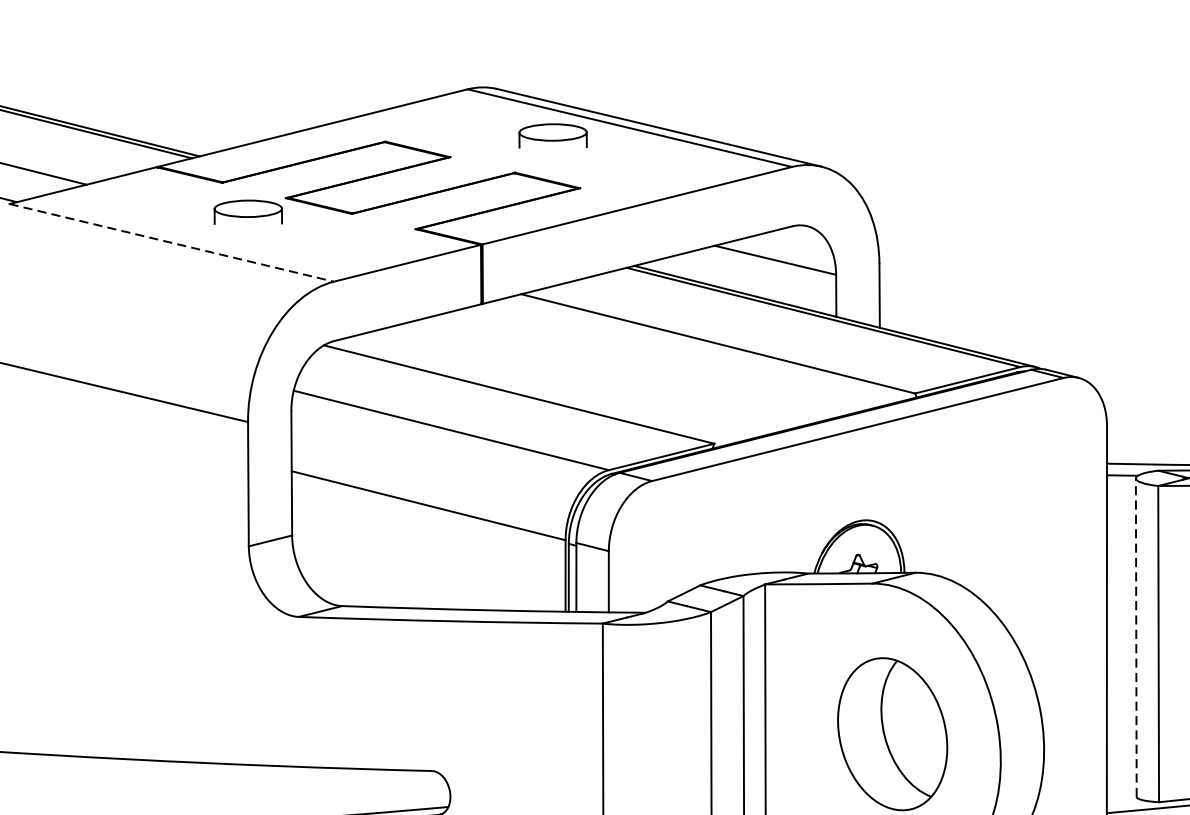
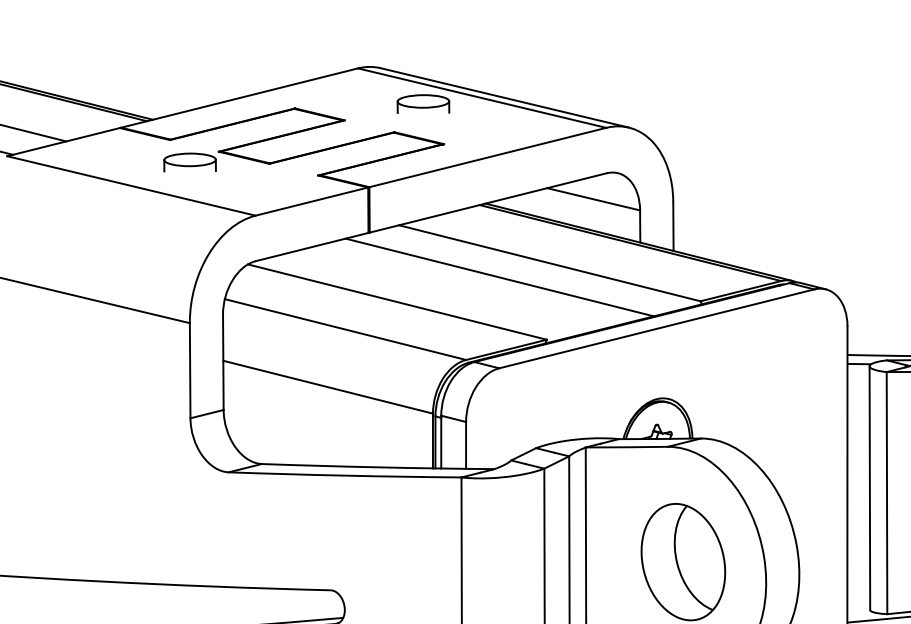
line: (171, 242) -> (131, 185), dashed -> solid
line: (652, 362) -> (499, 277), added
line: (1135, 638) -> (869, 488), dashed -> solid

